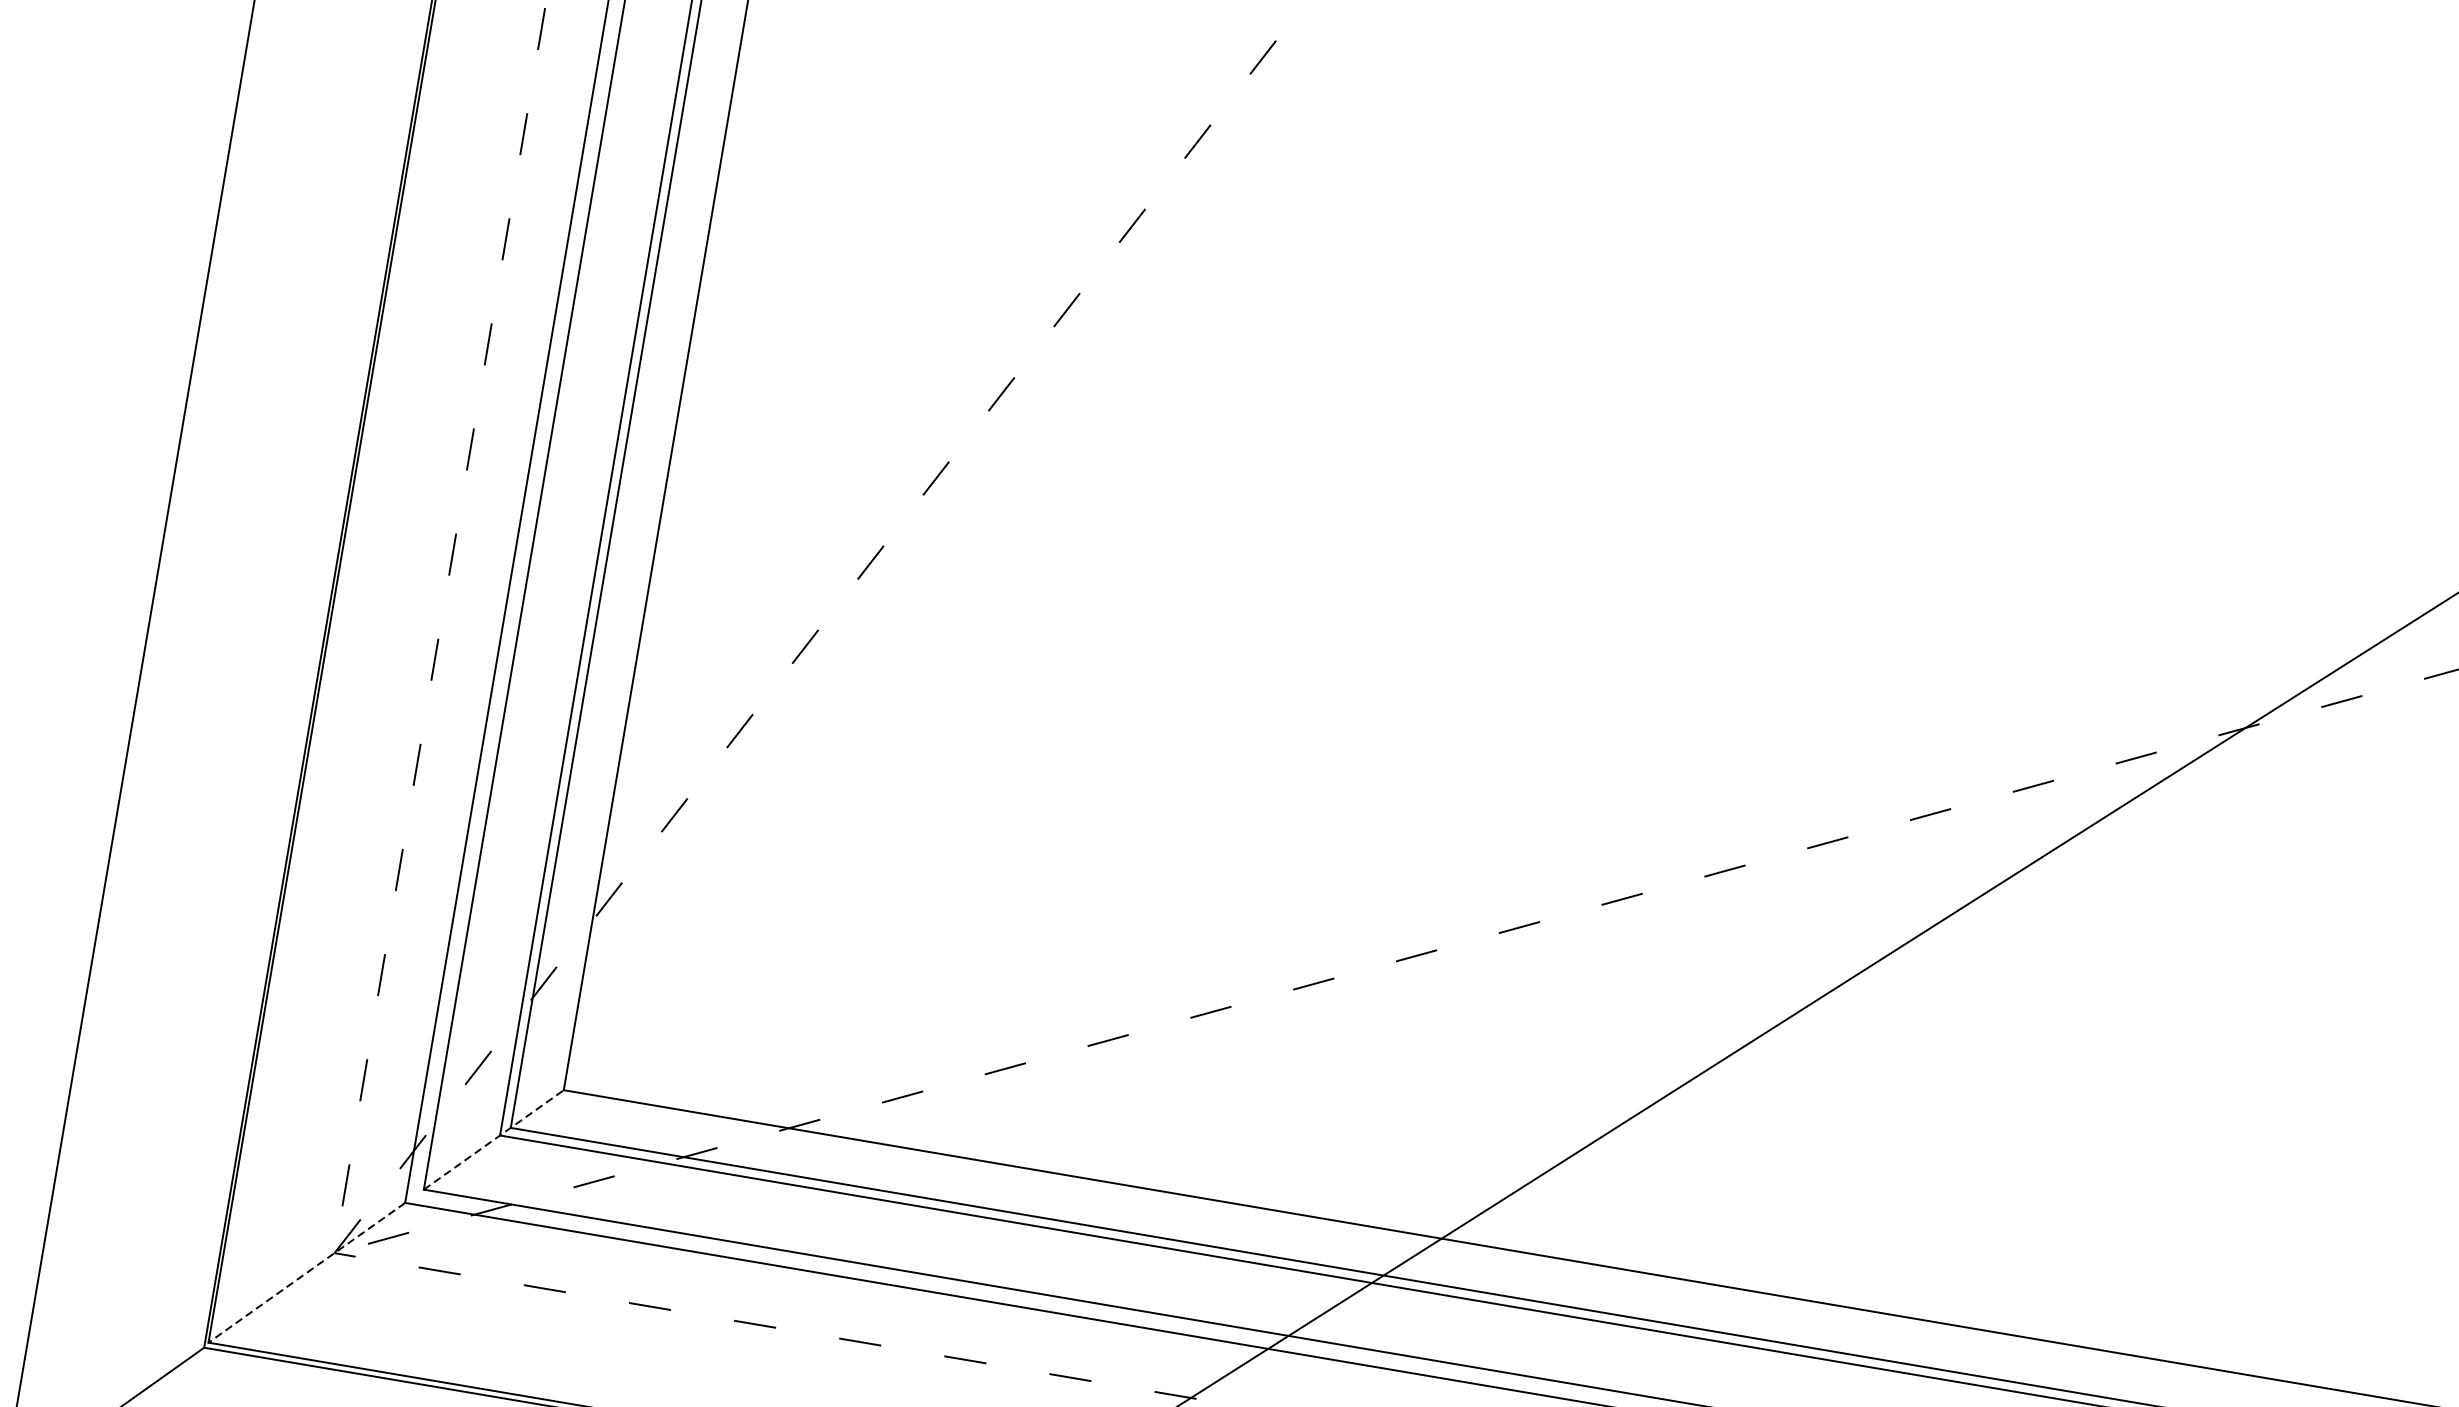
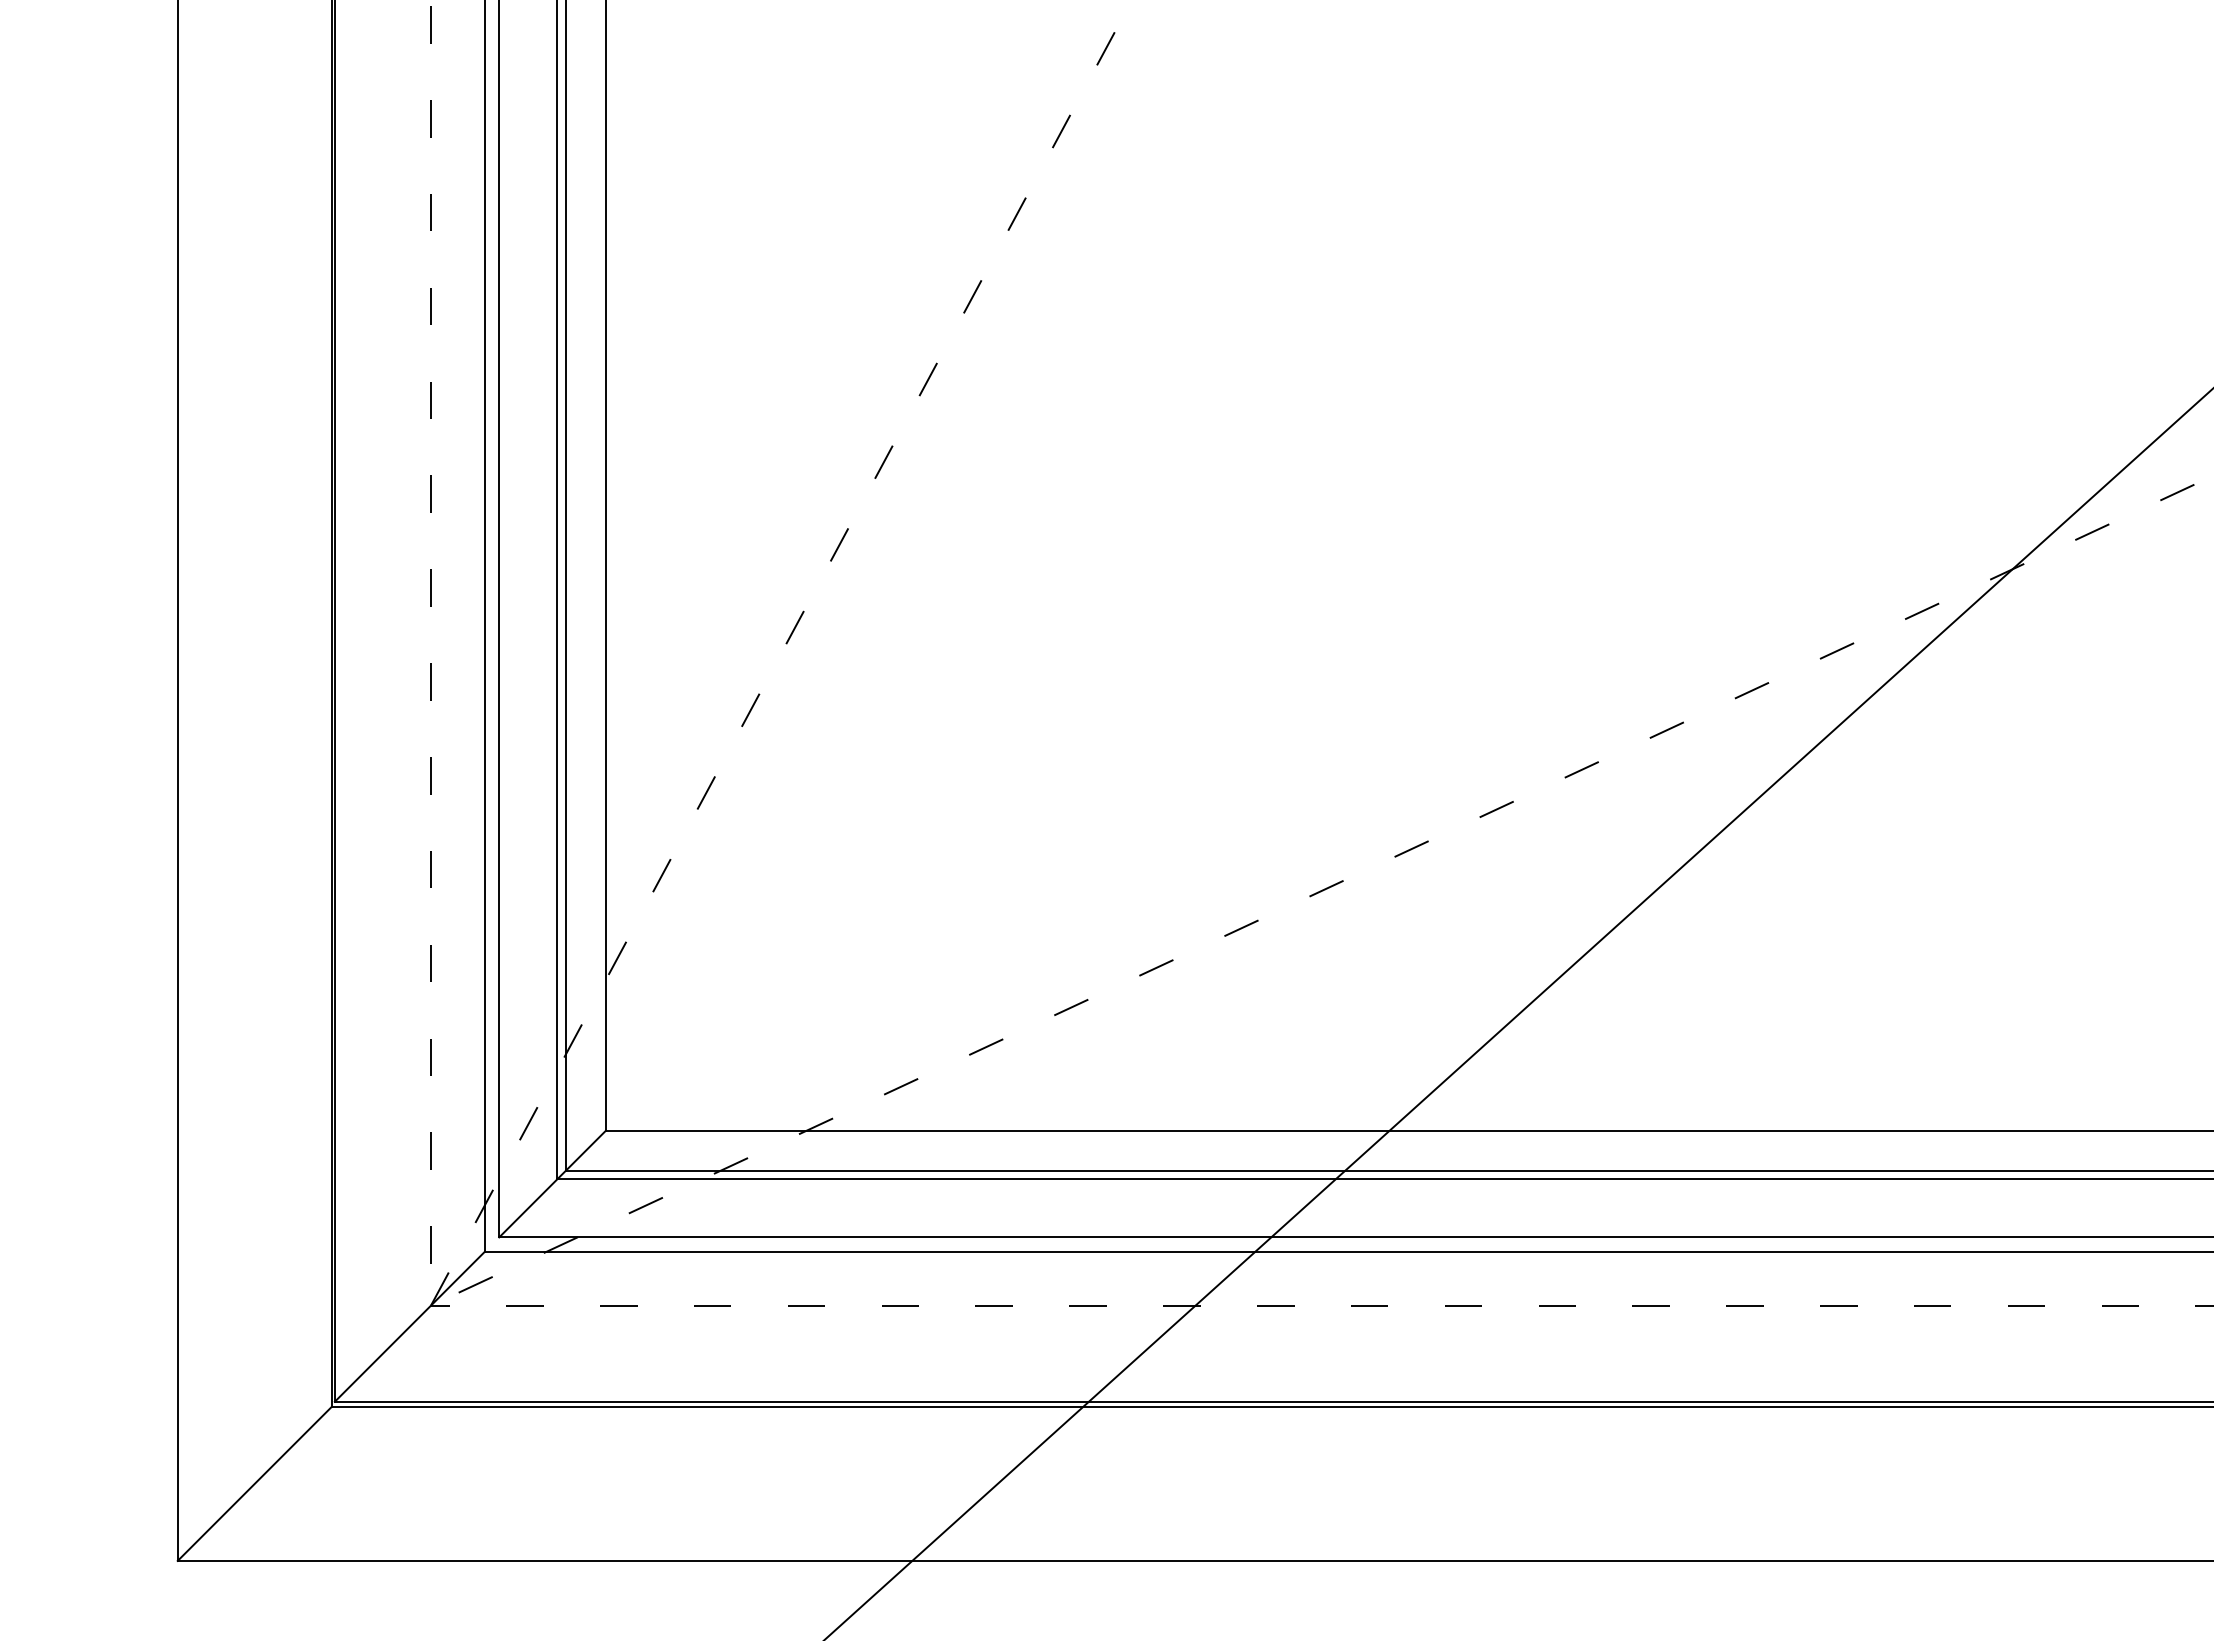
line: (493, 1139) -> (552, 1183), dashed -> solid
line: (306, 1273) -> (409, 1327), dashed -> solid

